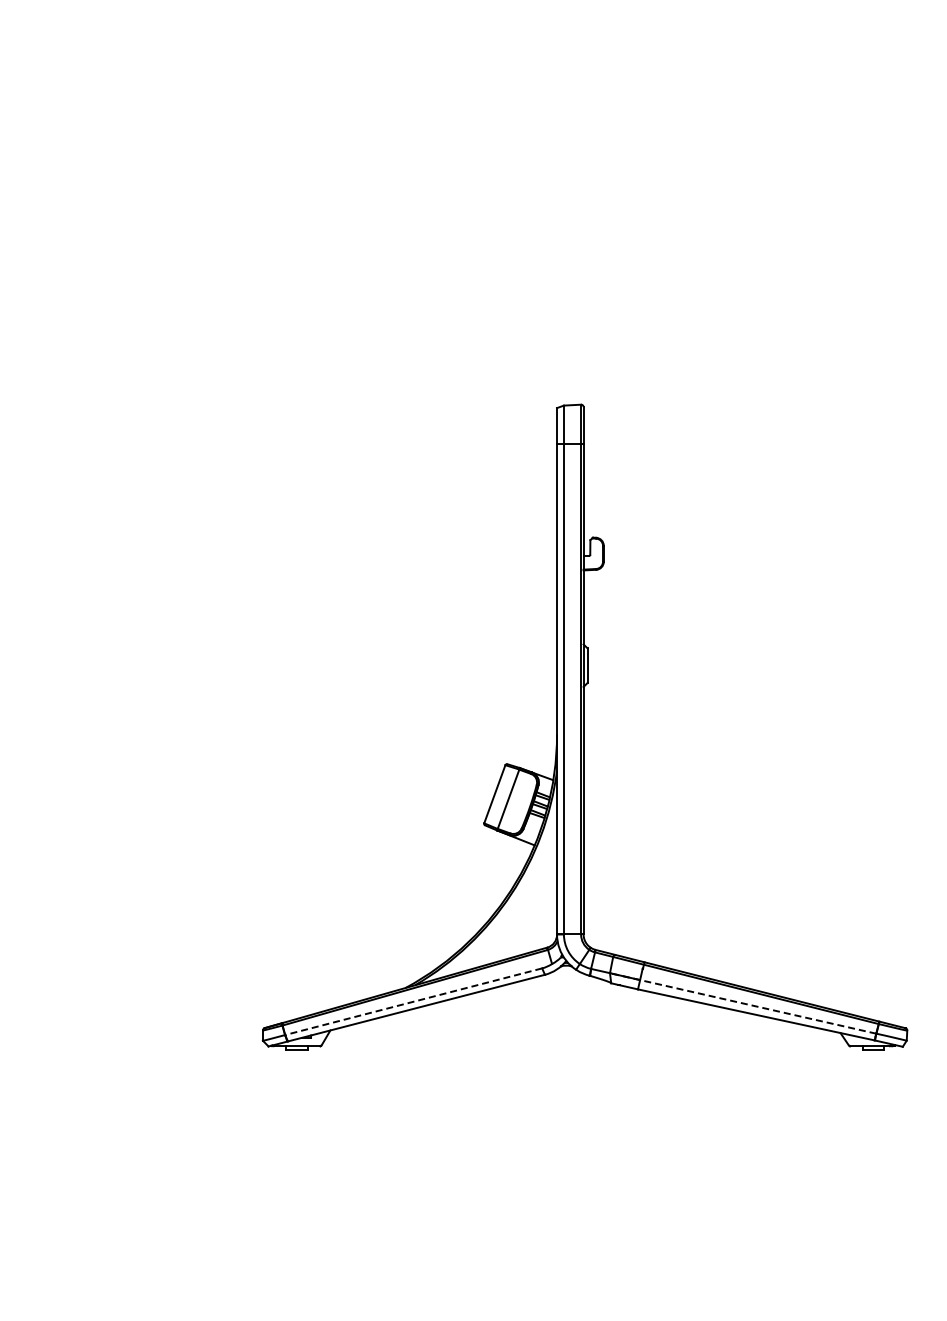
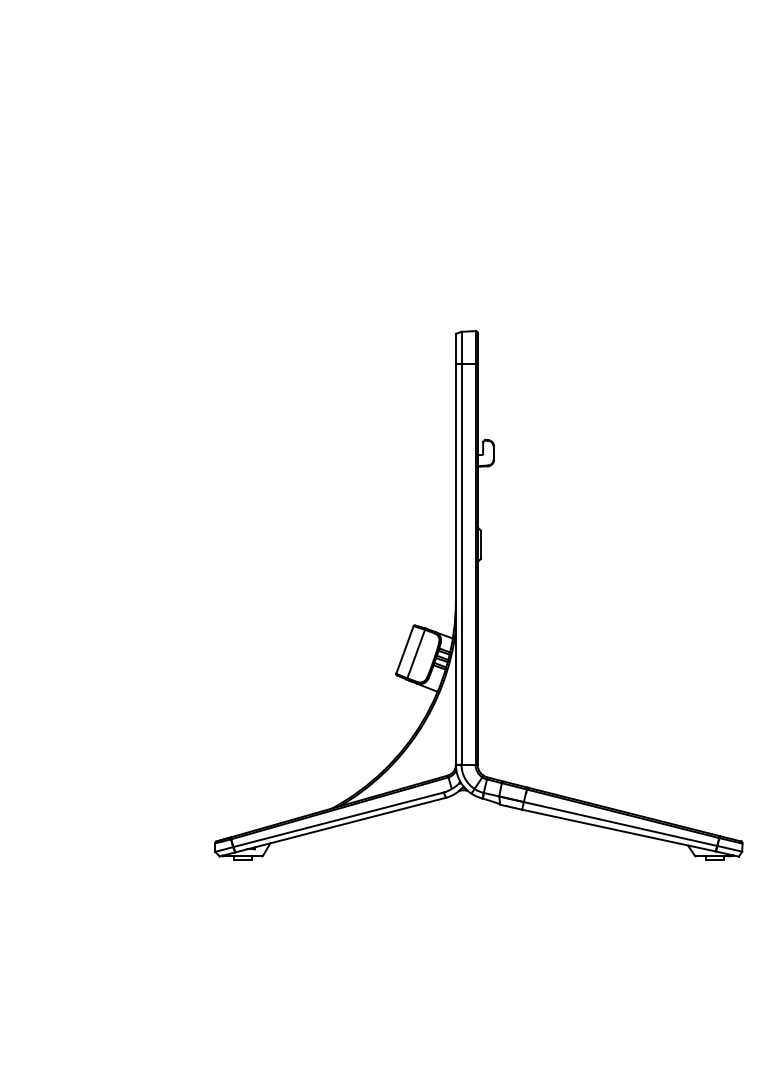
line: (413, 1001) -> (338, 819), dashed -> solid
line: (743, 1003) -> (608, 821), dashed -> solid

